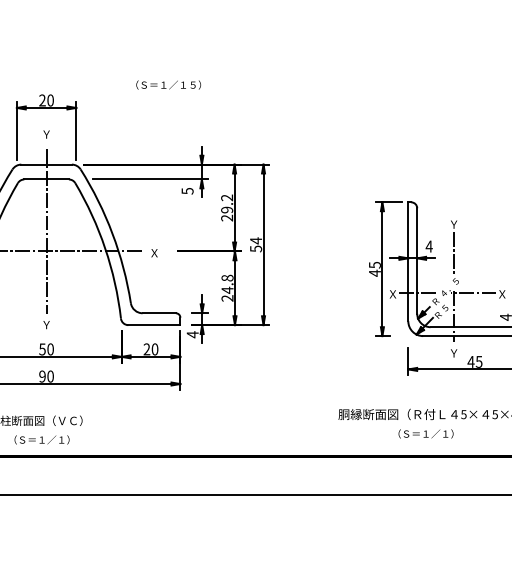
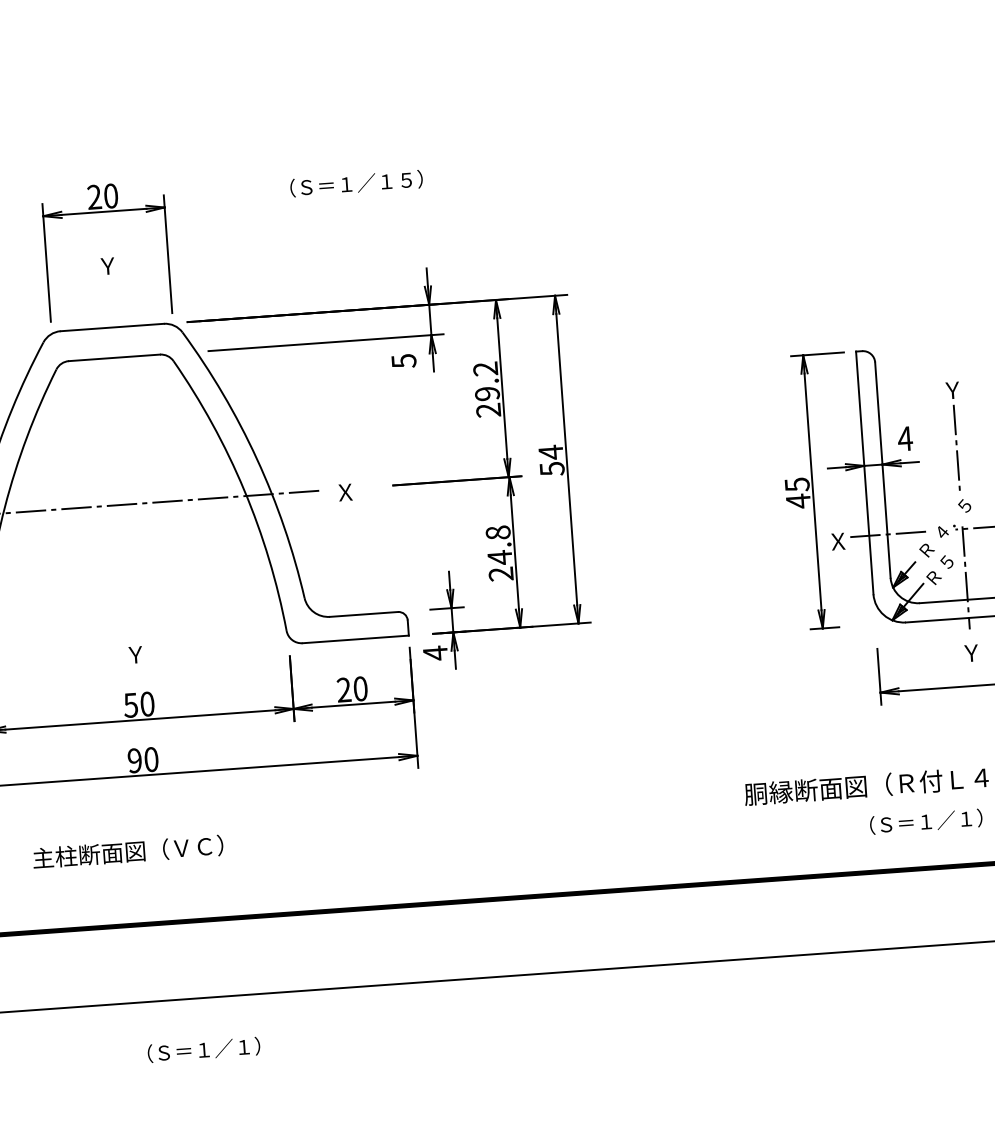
text: (168, 84) -> (356, 182), moved
line: (46, 231) -> (121, 464), removed
text: (41, 439) -> (202, 1049), moved

